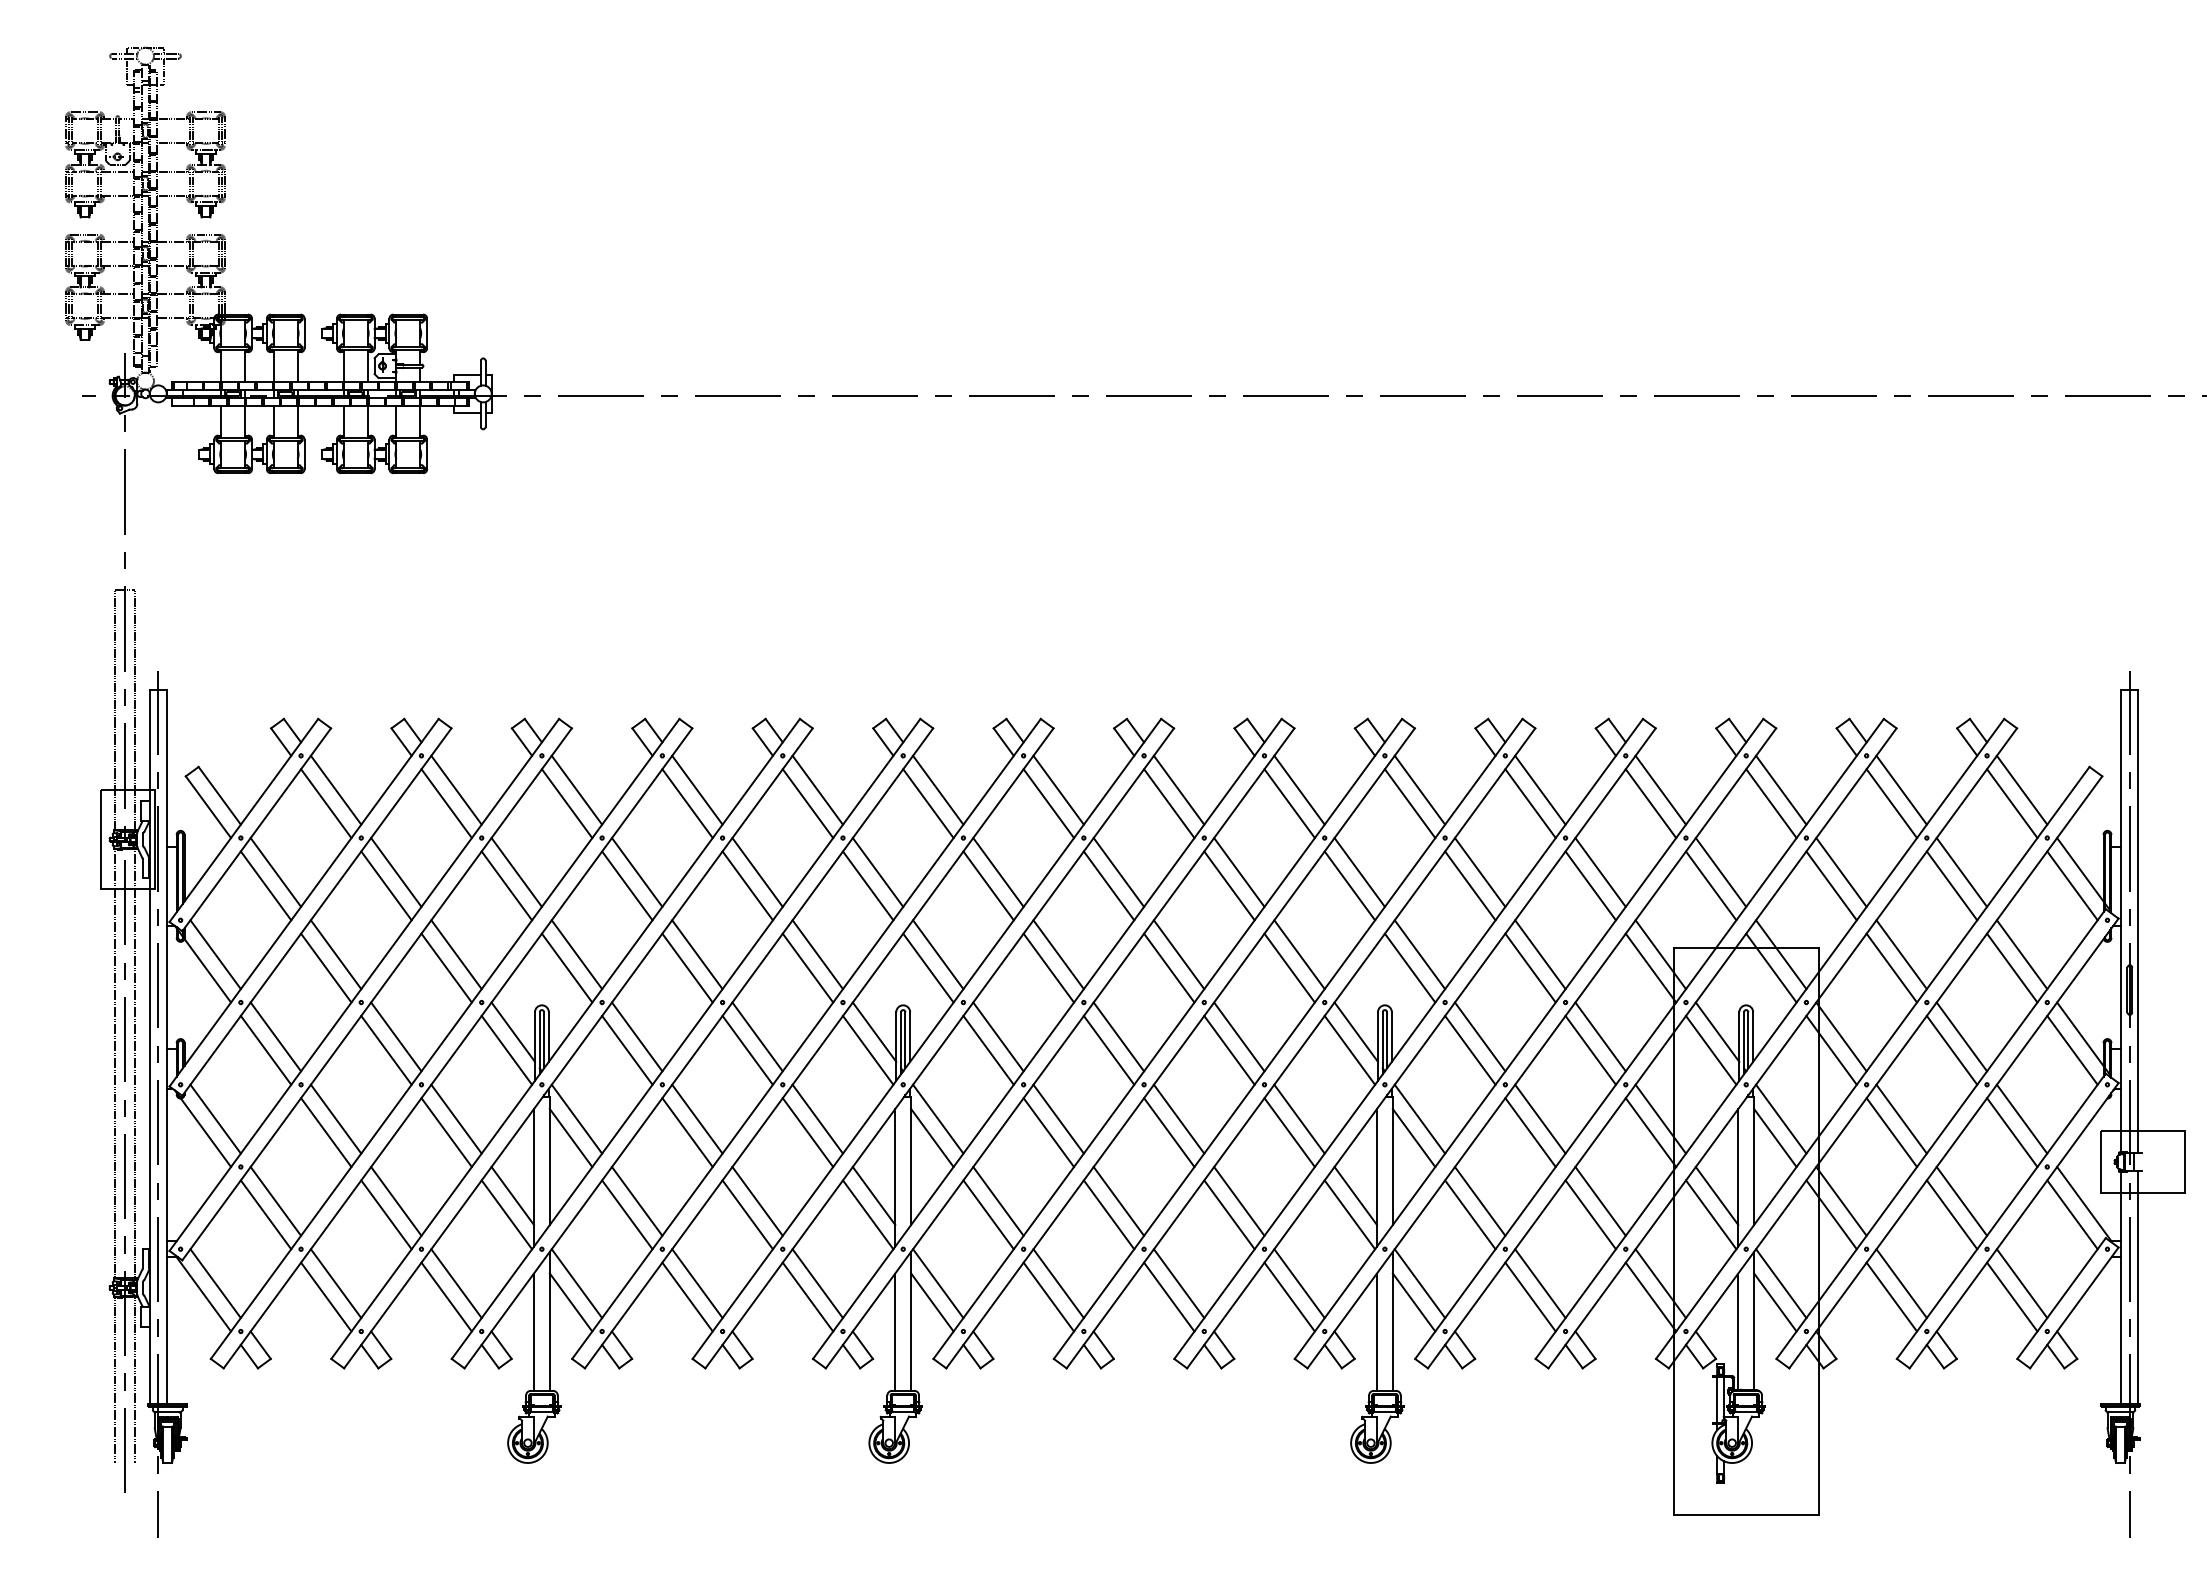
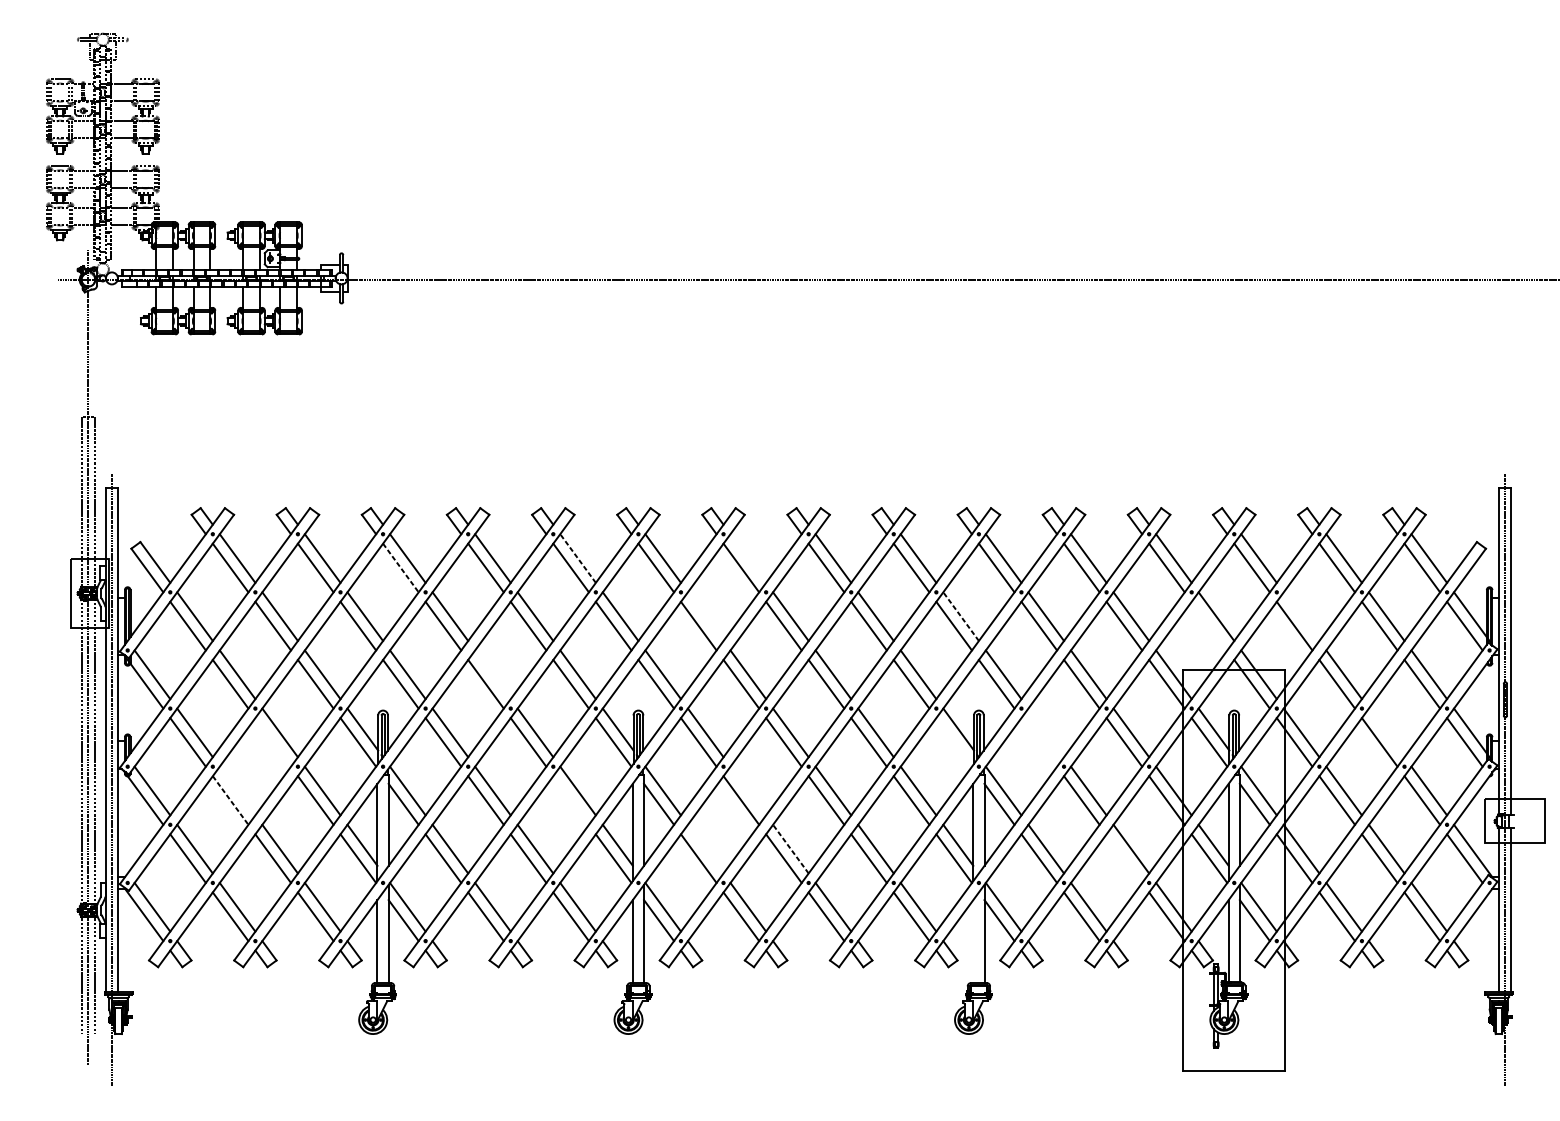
line: (1058, 789) -> (748, 558), removed
line: (817, 790) -> (577, 558), solid -> dashed
line: (567, 803) -> (401, 567), solid -> dashed
line: (998, 872) -> (705, 616), removed
line: (1359, 872) -> (960, 616), solid -> dashed
line: (1841, 872) -> (1301, 616), removed
line: (1710, 885) -> (1209, 625), removed
line: (697, 954) -> (493, 674), removed
line: (1479, 1036) -> (1045, 732), removed
line: (1961, 1036) -> (1386, 732), removed
line: (386, 1049) -> (273, 741), removed
line: (1349, 1049) -> (953, 741), removed
line: (1470, 1049) -> (1039, 741), removed
line: (335, 1118) -> (237, 790), removed
line: (1058, 1118) -> (748, 790), removed
line: (326, 1132) -> (230, 800), solid -> dashed
line: (807, 1132) -> (570, 800), removed
line: (998, 1200) -> (705, 848), removed
line: (1118, 1201) -> (790, 849), solid -> dashed
line: (1590, 1214) -> (1124, 858), removed
line: (1377, 1331) -> (973, 941), removed

